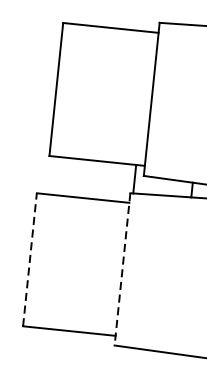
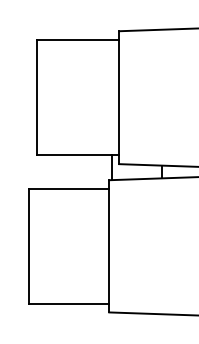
line: (29, 259) -> (28, 246), dashed -> solid
line: (122, 269) -> (109, 246), dashed -> solid

